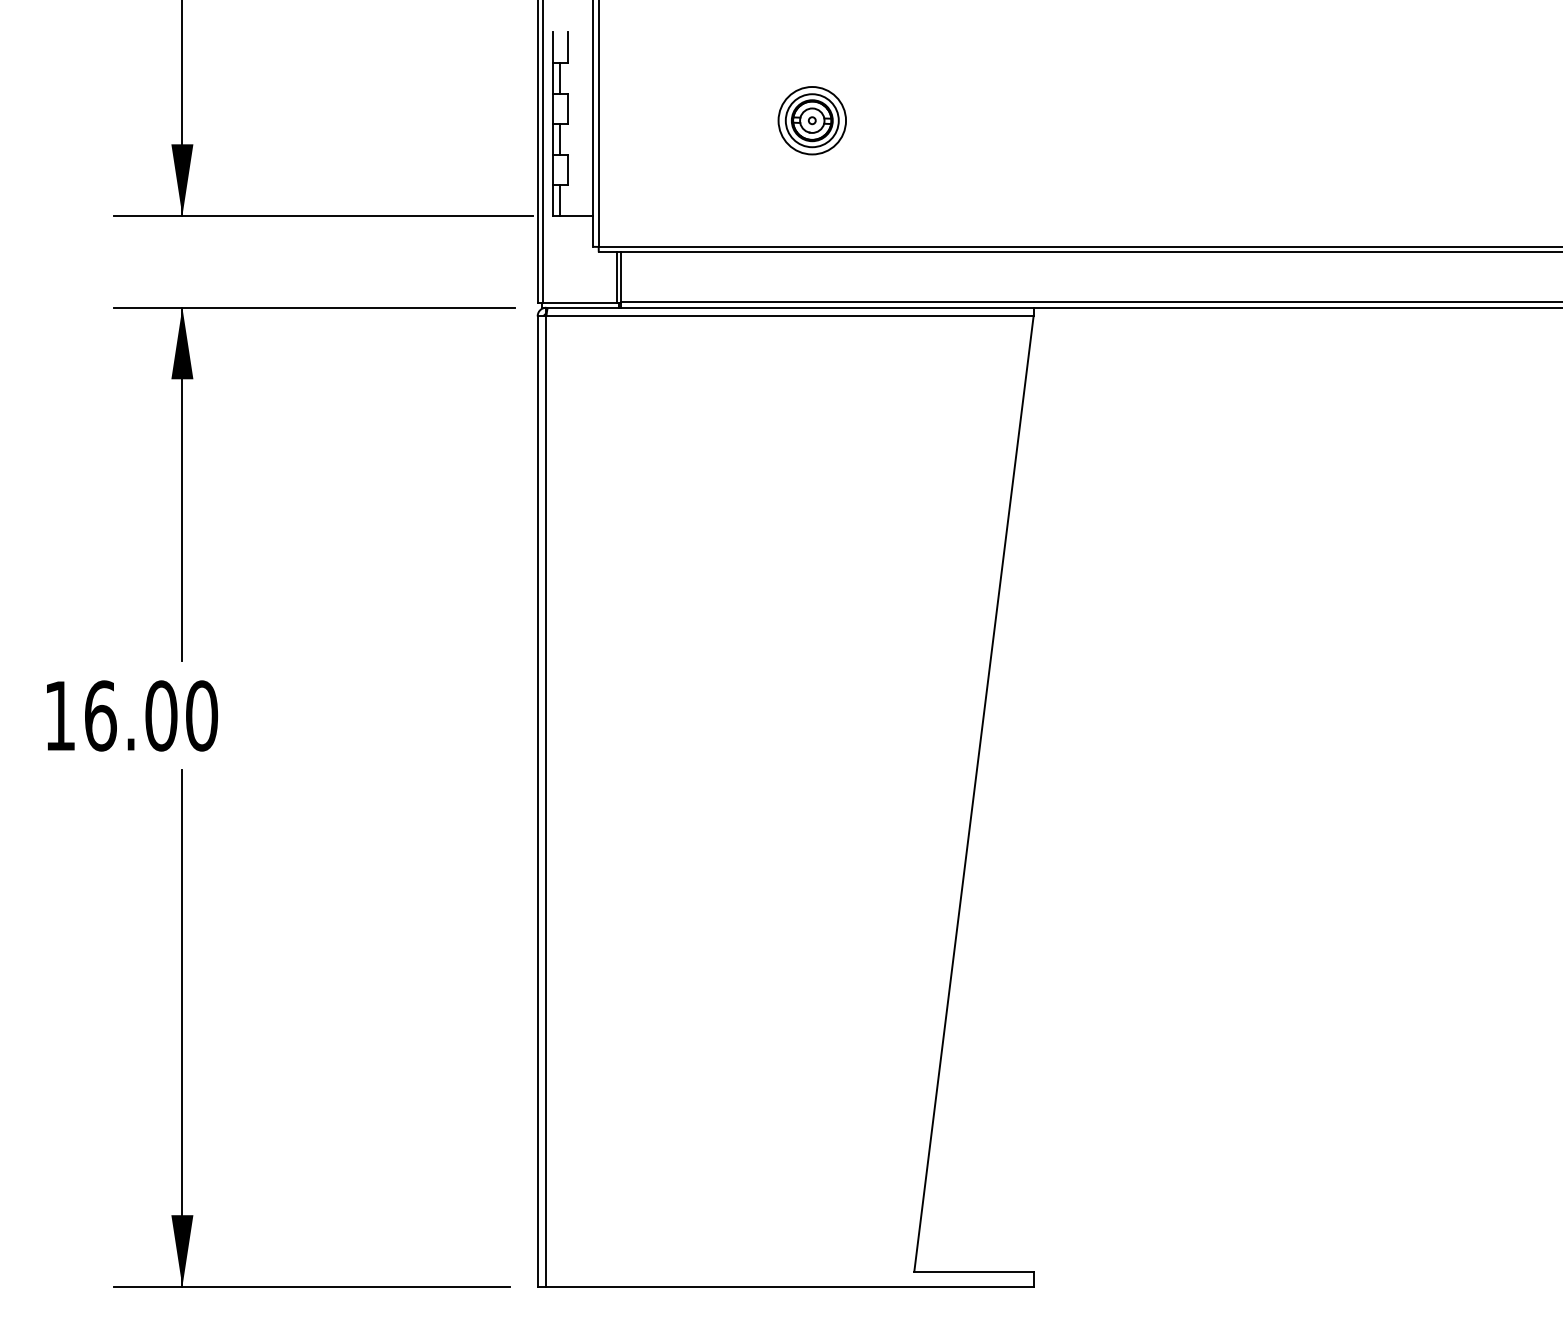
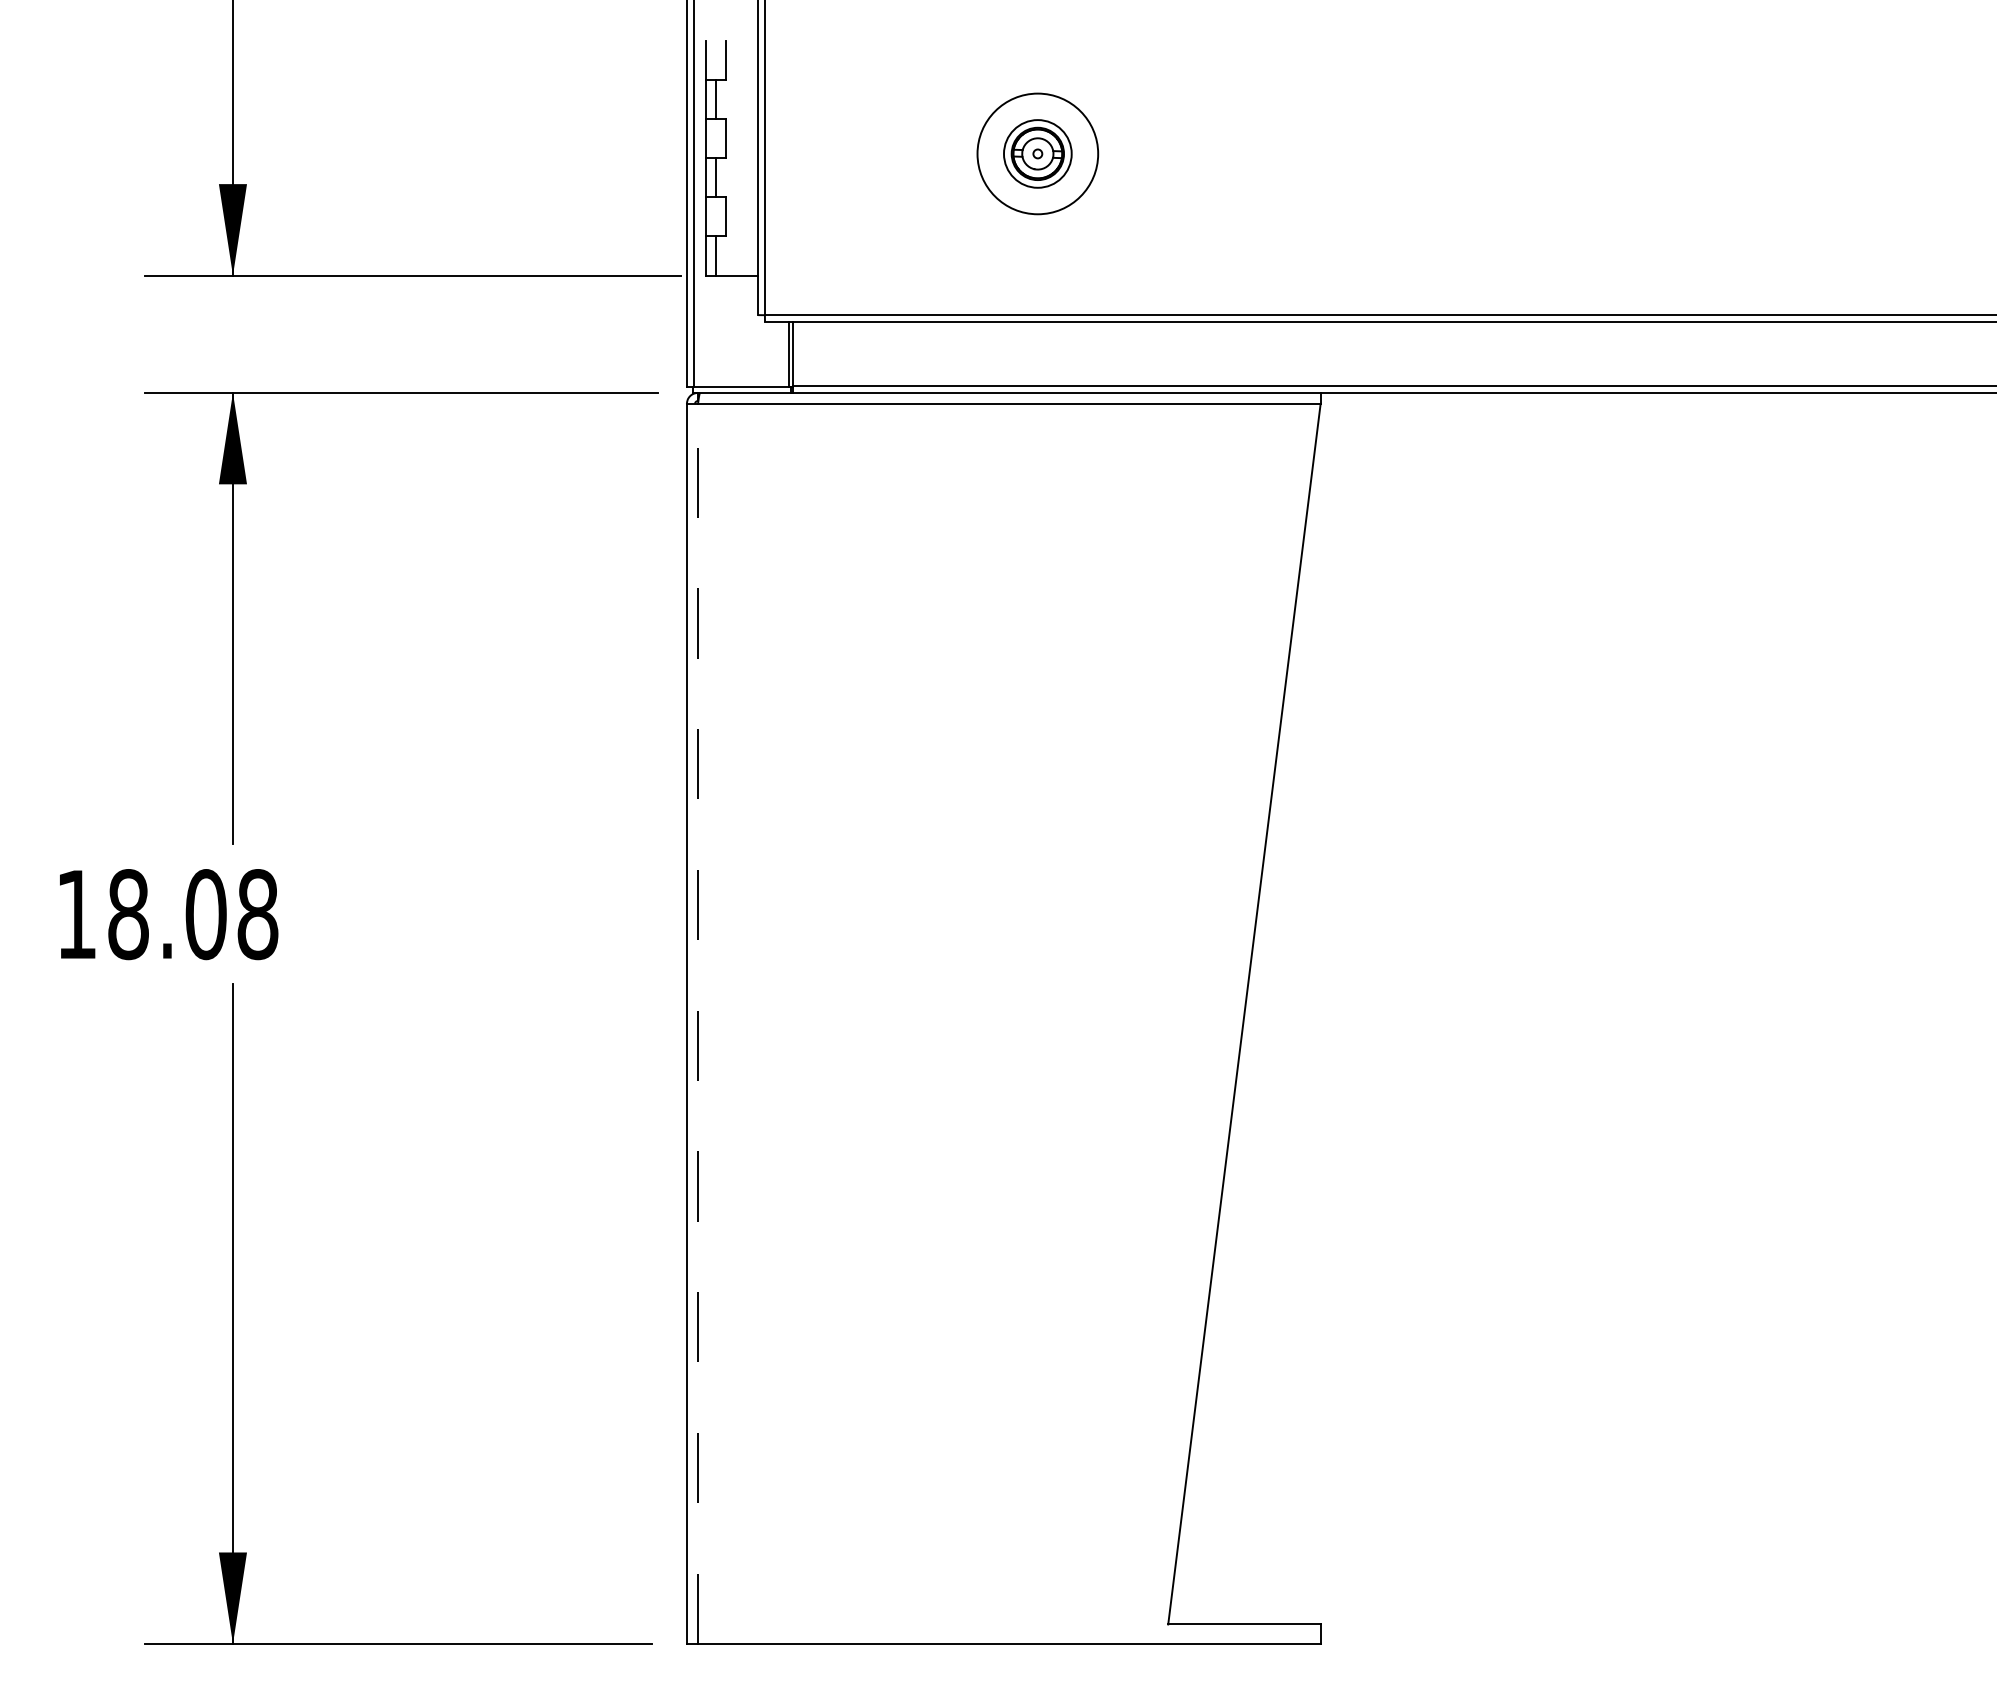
circle: (812, 120) -> (1037, 153), size x1.4
text: (151, 715) -> (193, 914), 16.00 -> 18.08
line: (546, 802) -> (698, 1024), solid -> dashed

